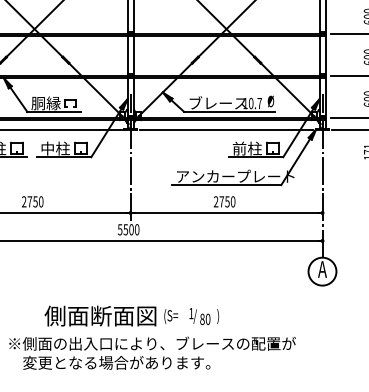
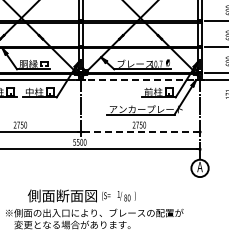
line: (226, 129) -> (140, 80), solid -> dashed
line: (226, 213) -> (140, 132), solid -> dashed

